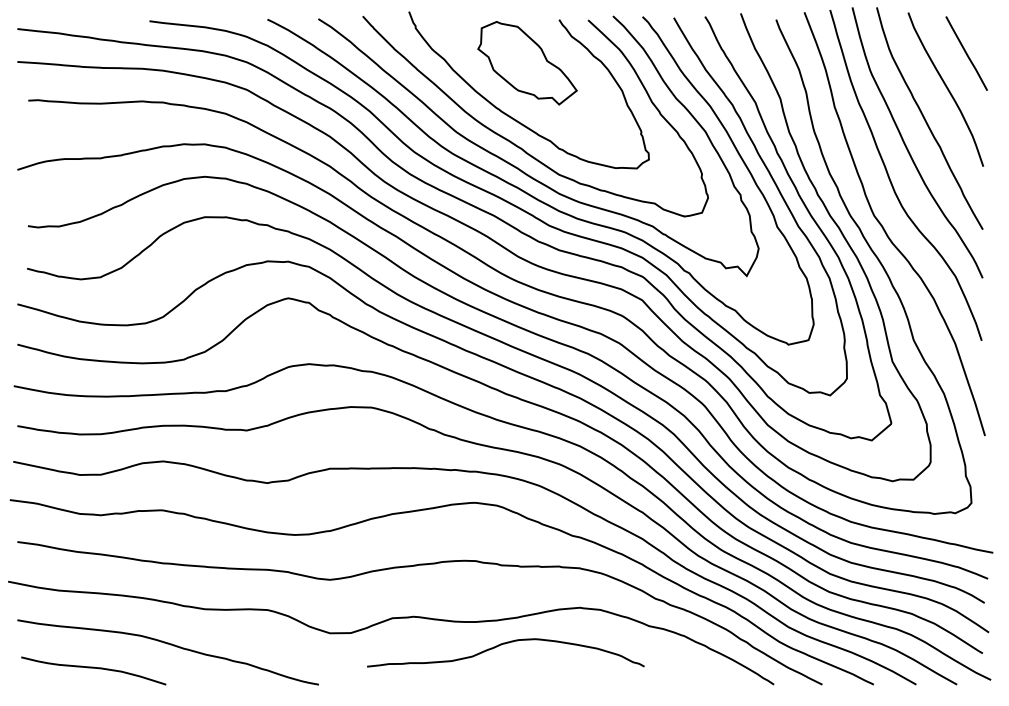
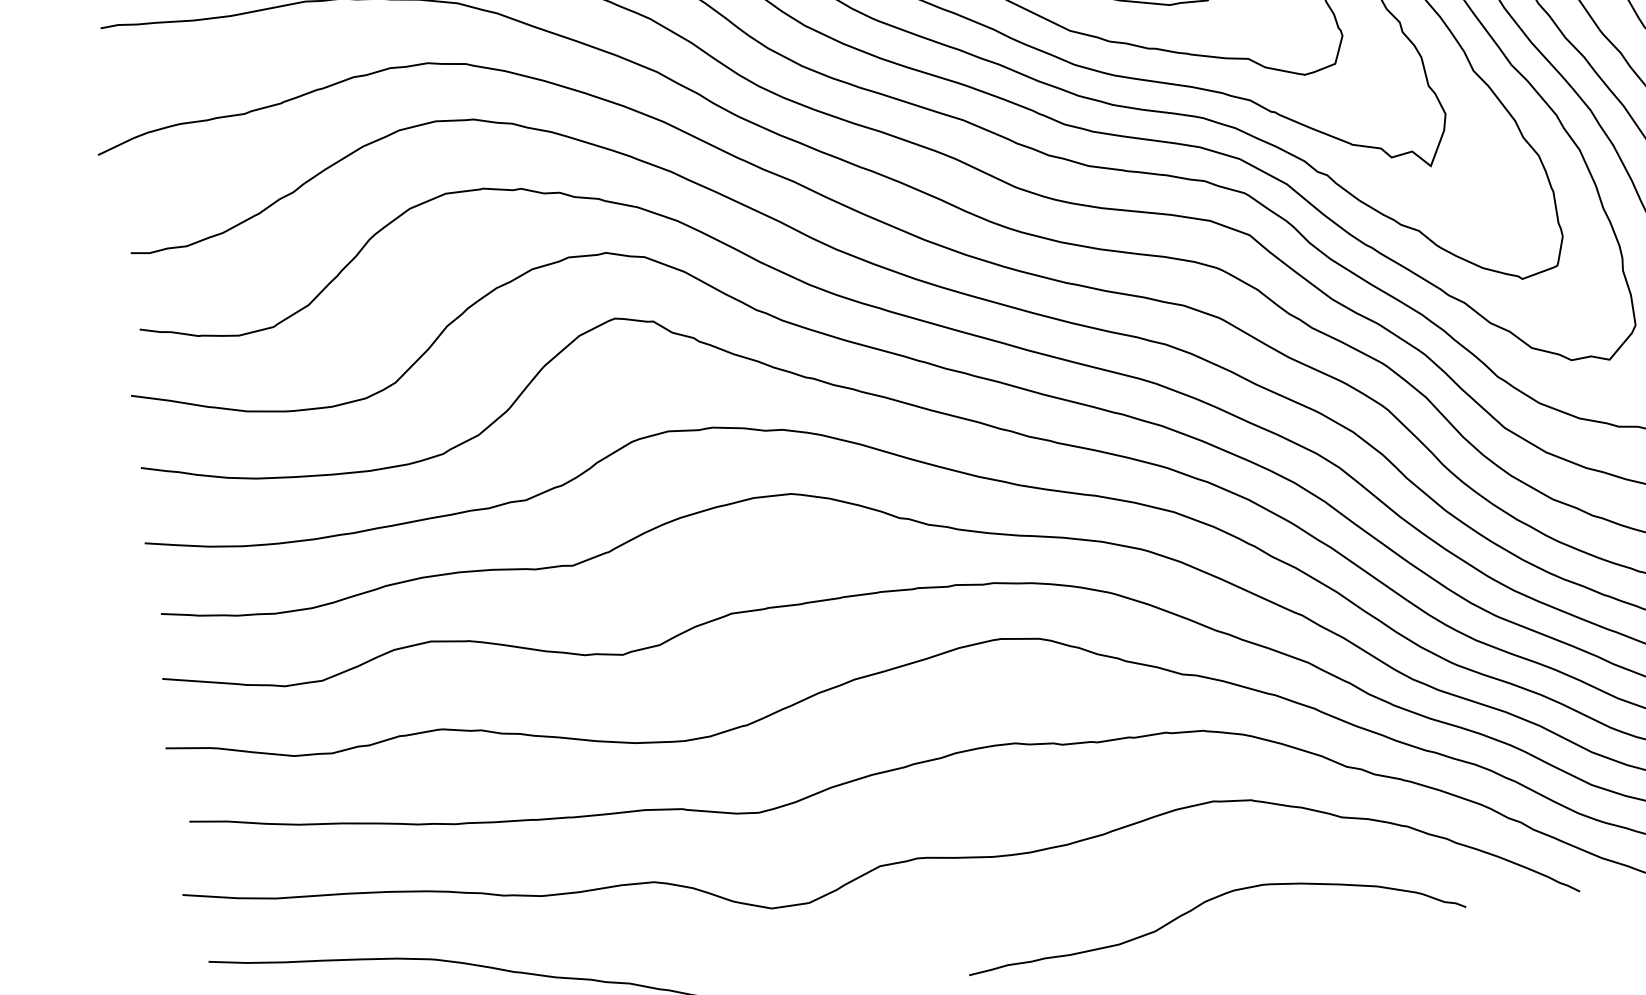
curve: (505, 644) -> (1211, 901), moved

